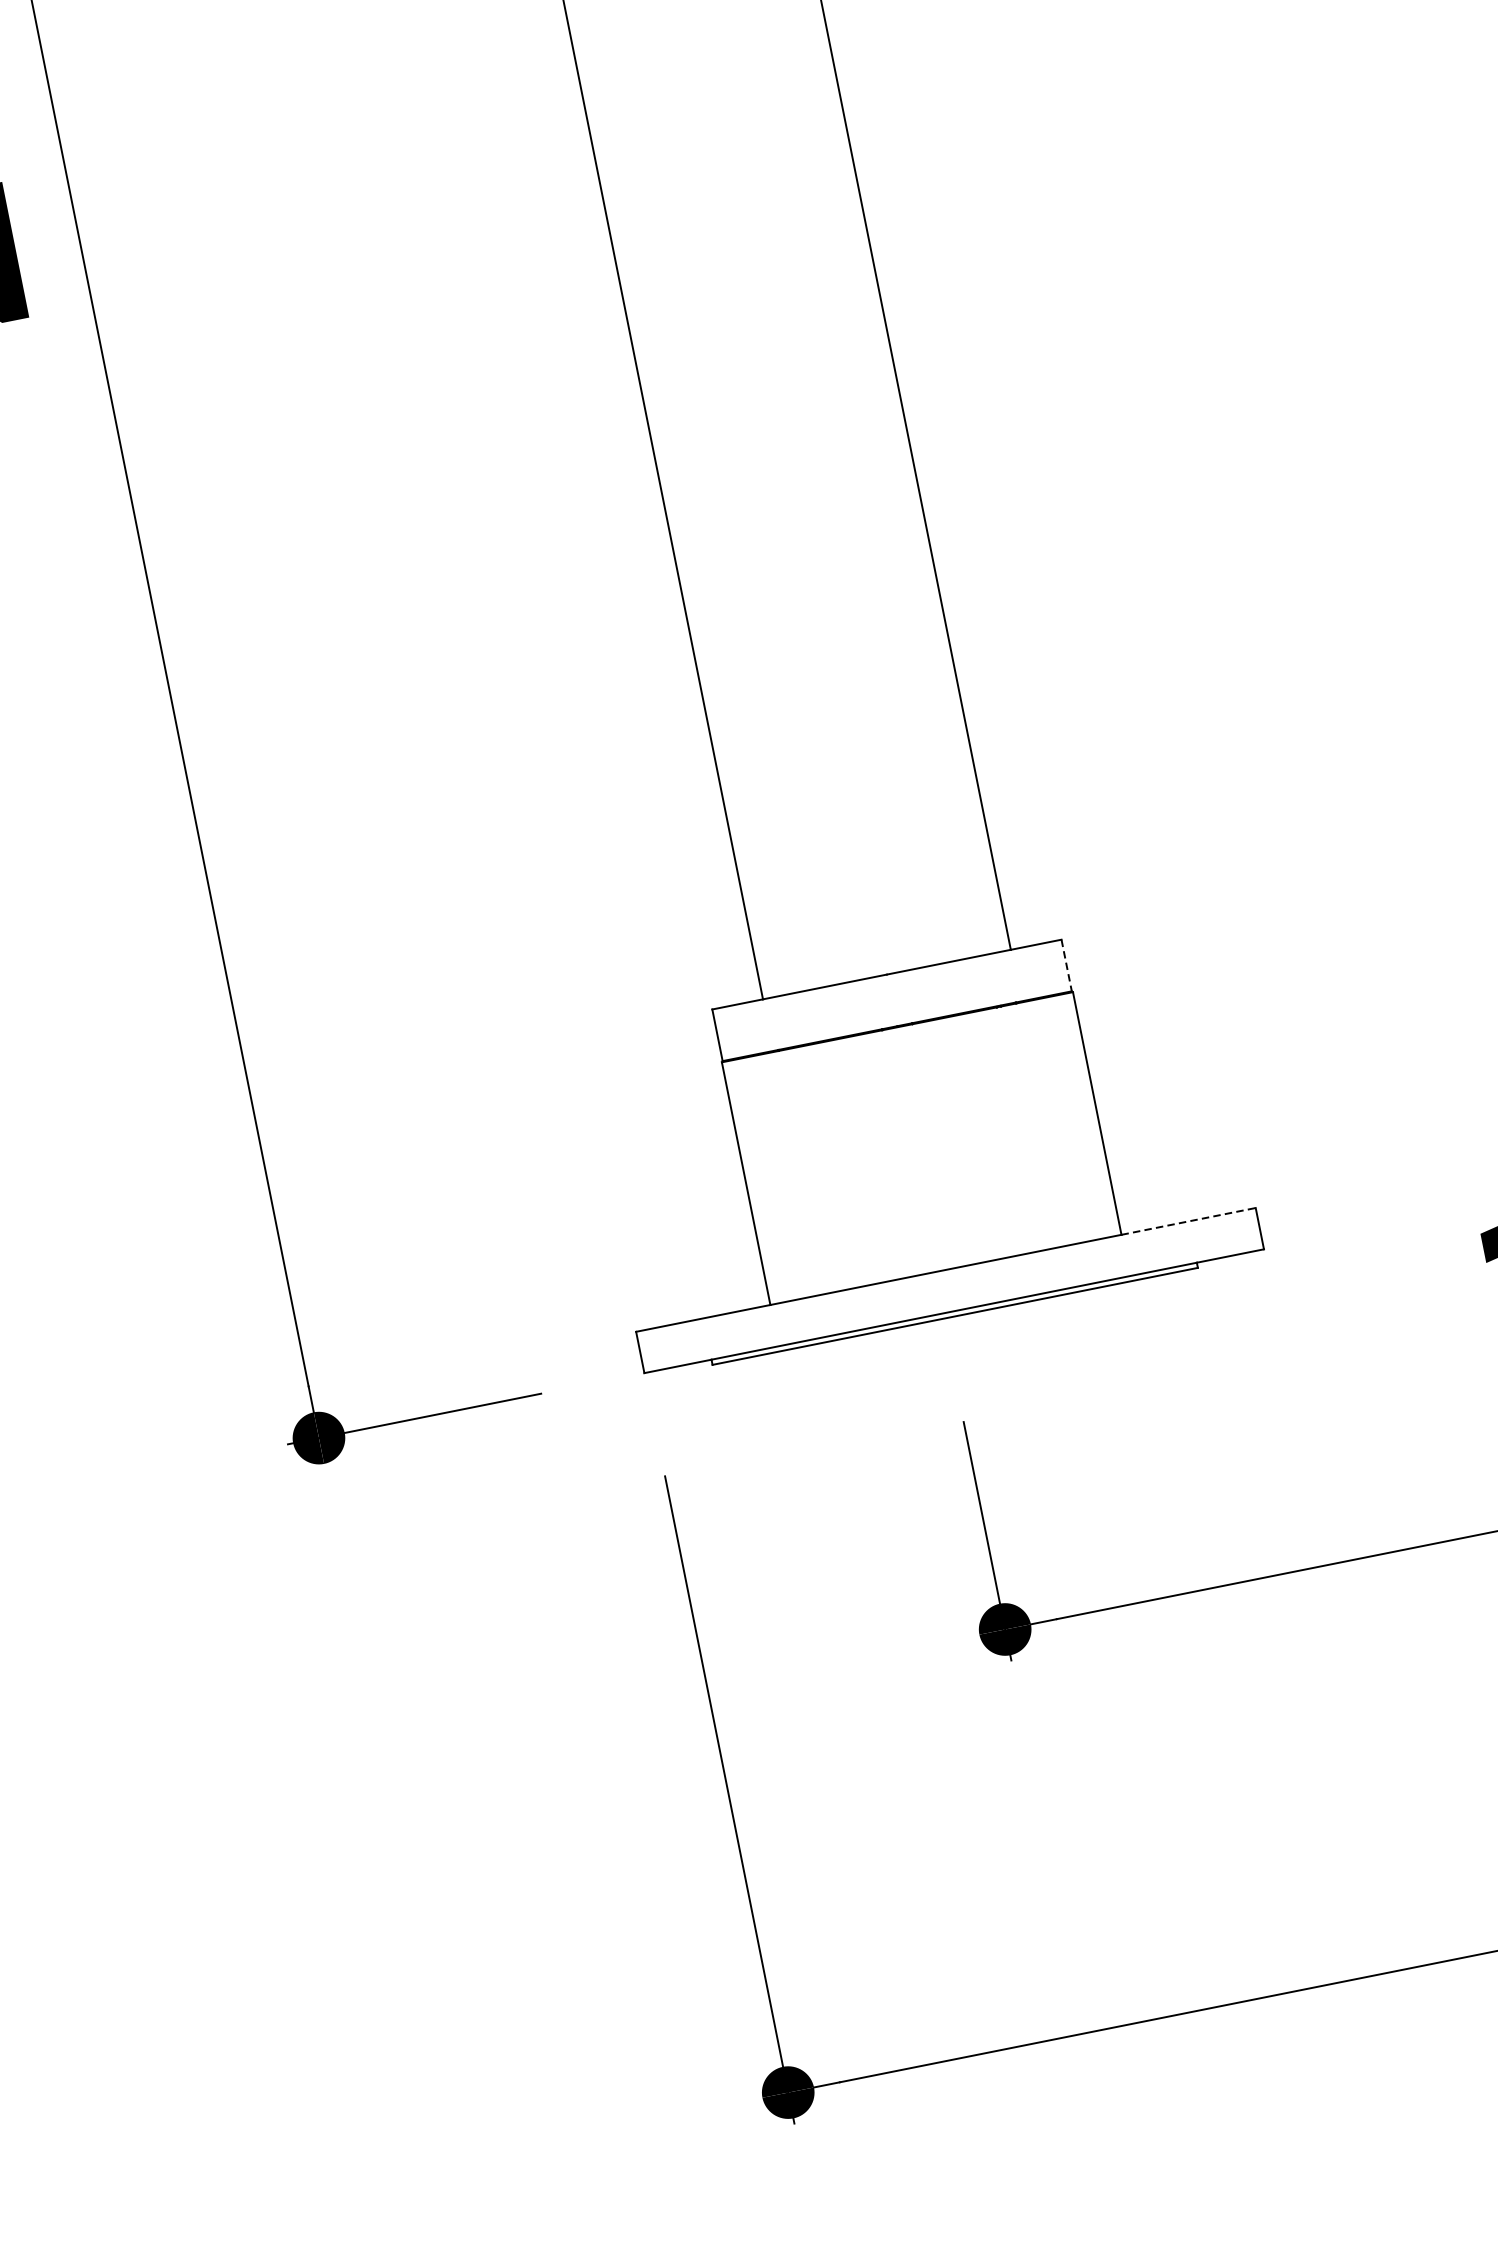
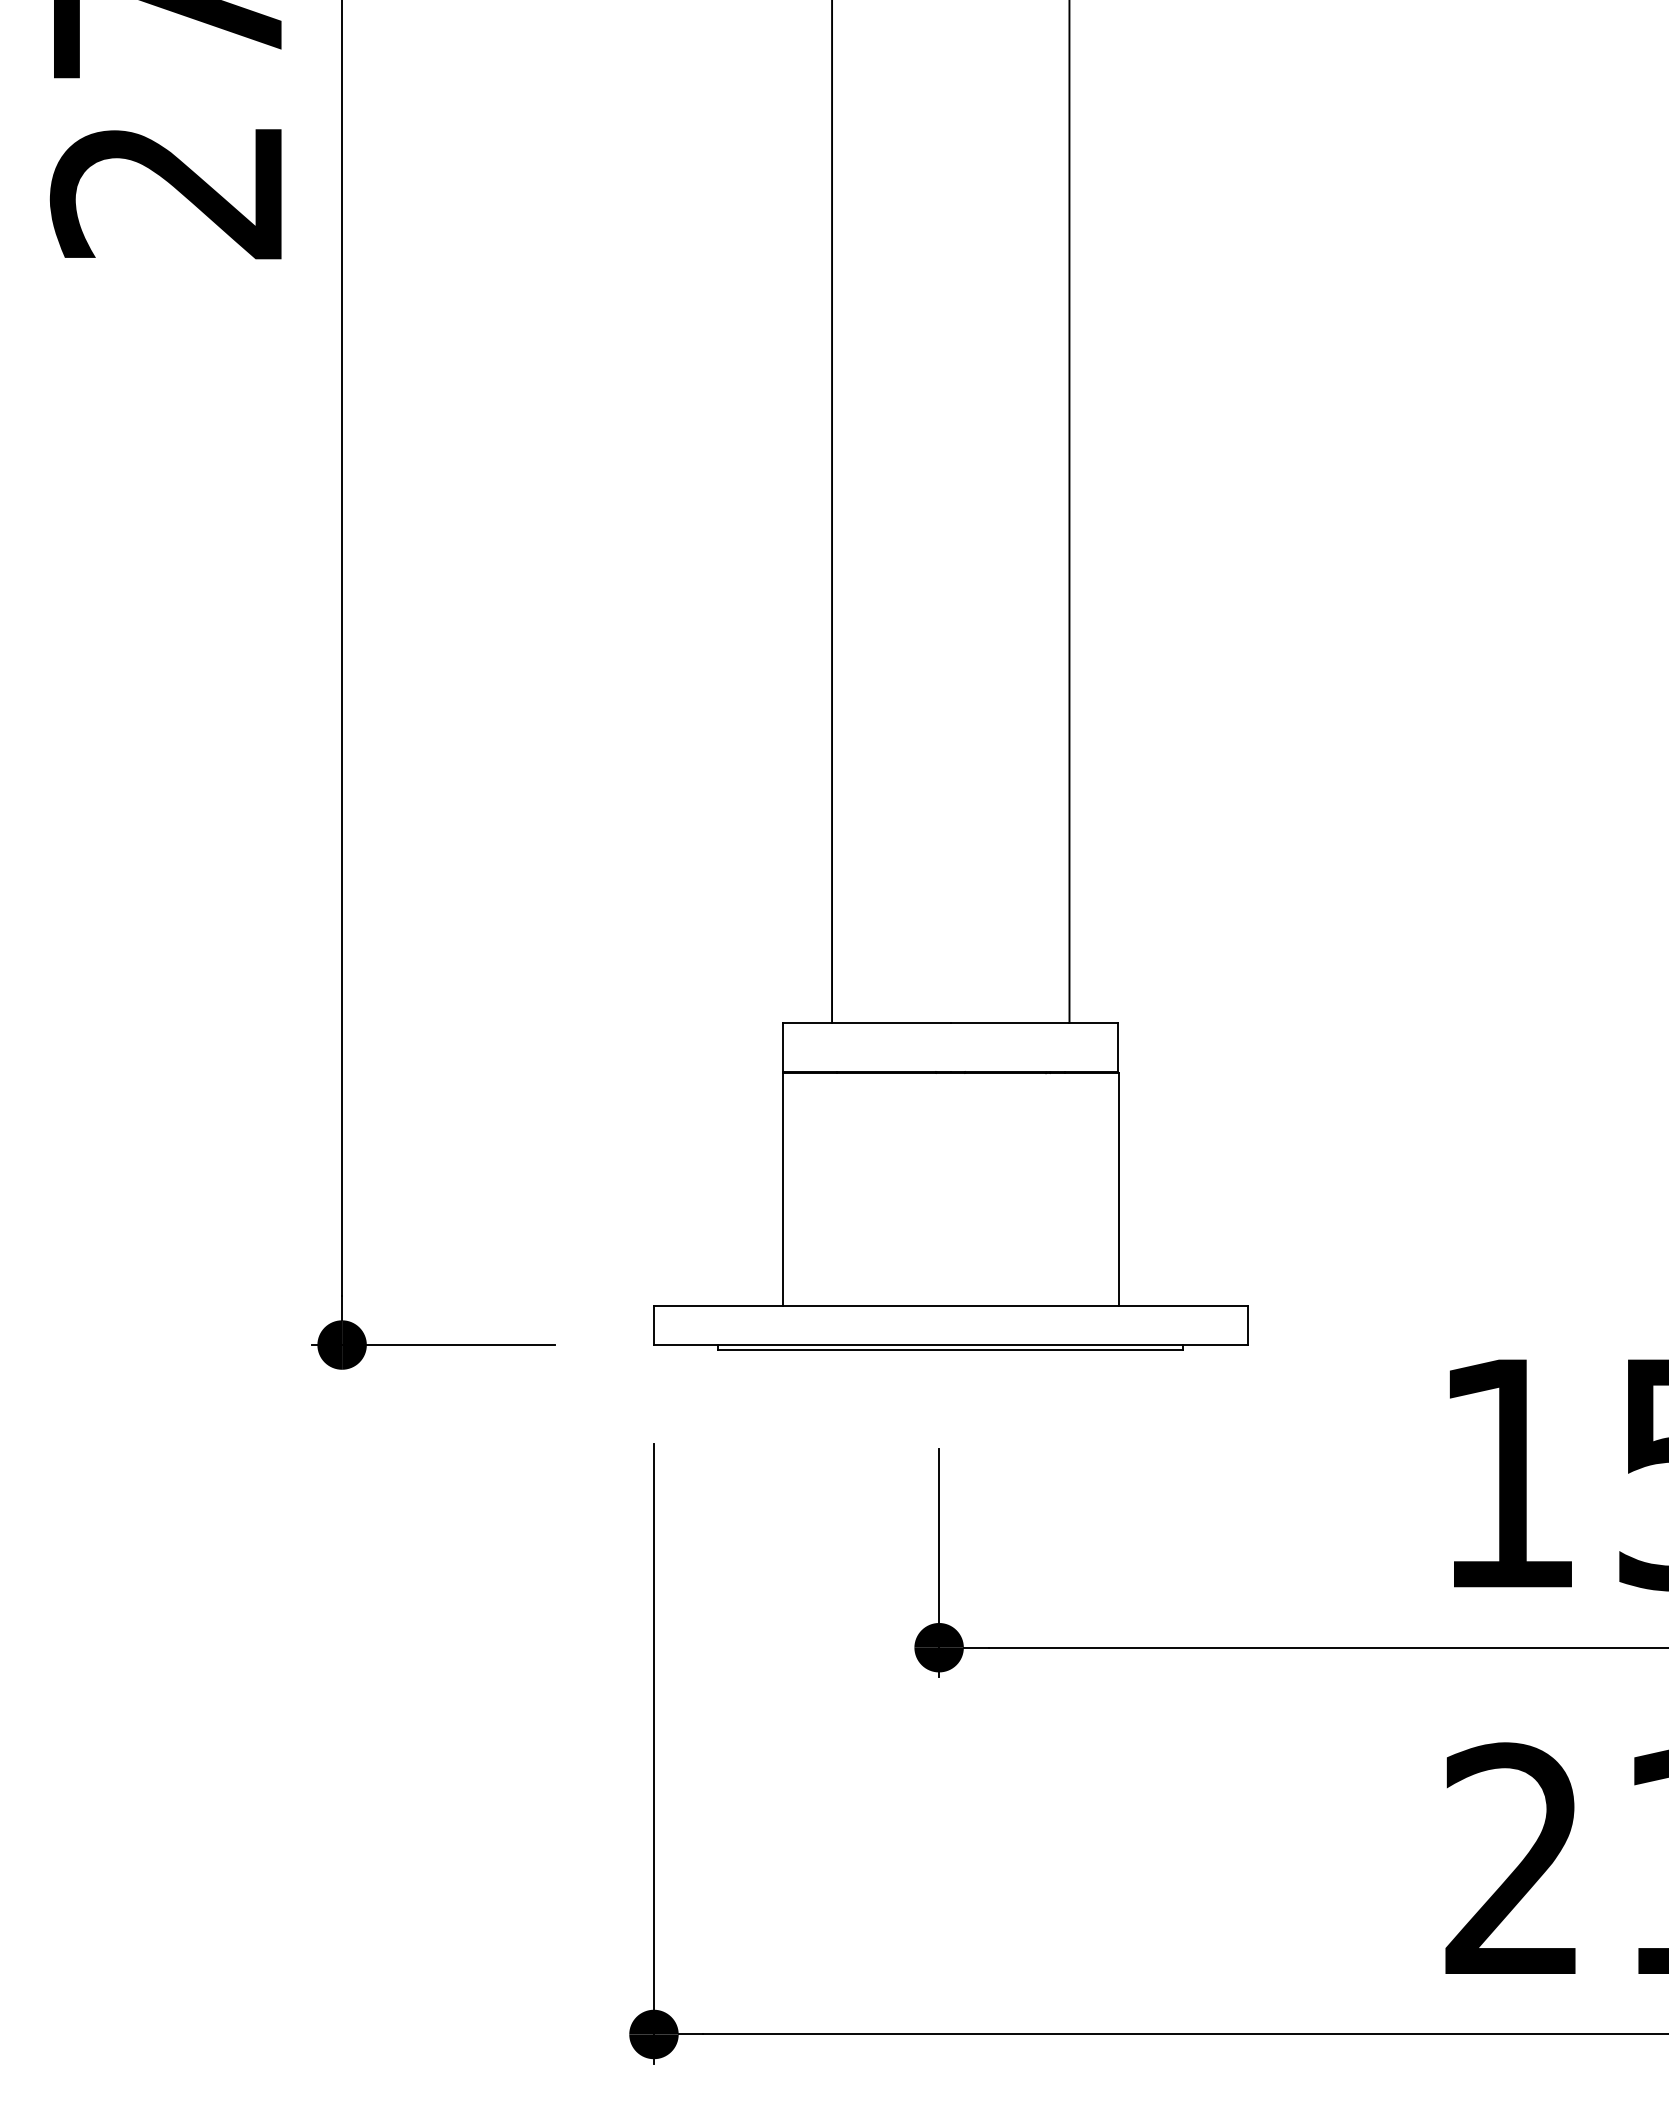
line: (1067, 965) -> (1118, 1047), dashed -> solid
line: (1188, 1221) -> (1183, 1305), dashed -> solid

